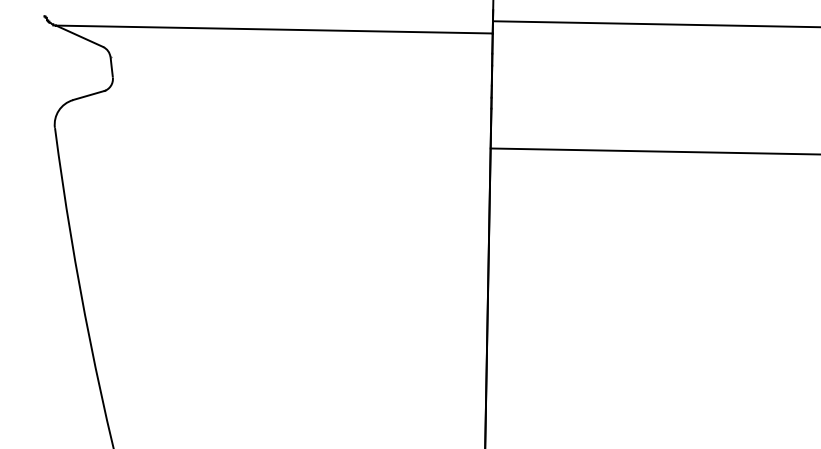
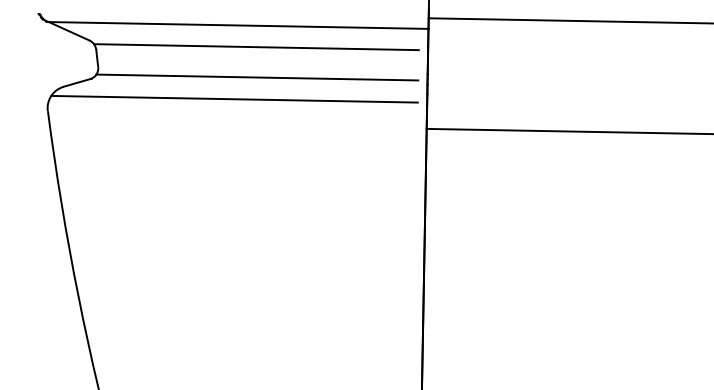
line: (294, 54) -> (256, 47), added
line: (295, 89) -> (257, 77), added
line: (269, 114) -> (234, 99), added

